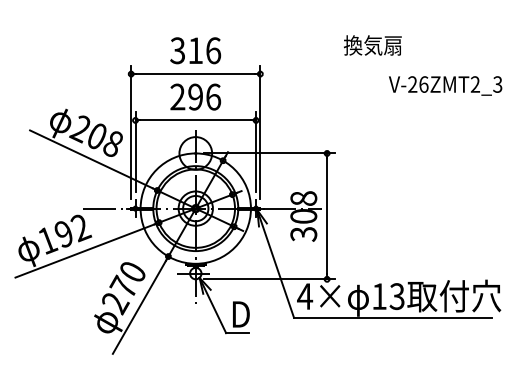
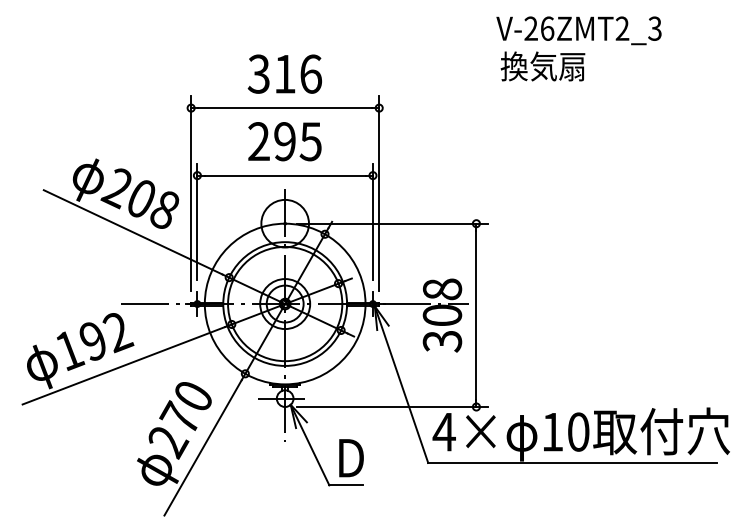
text: (445, 85) -> (578, 30), moved
text: (213, 96) -> (310, 140), 296 -> 295
text: (396, 296) -> (577, 432), 13 -> 10

